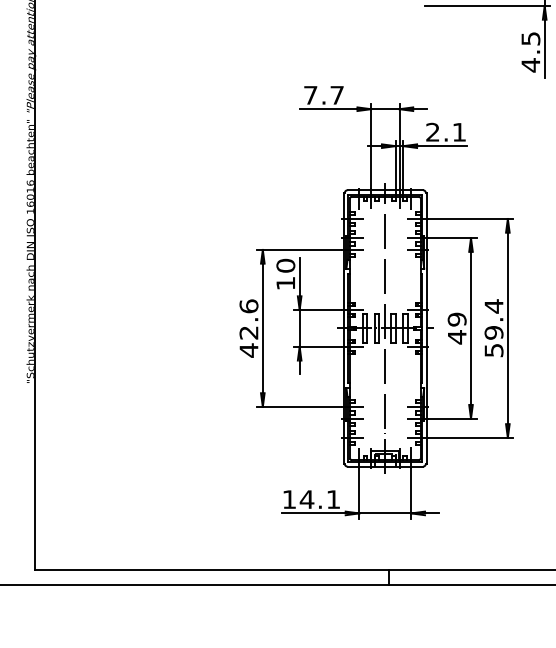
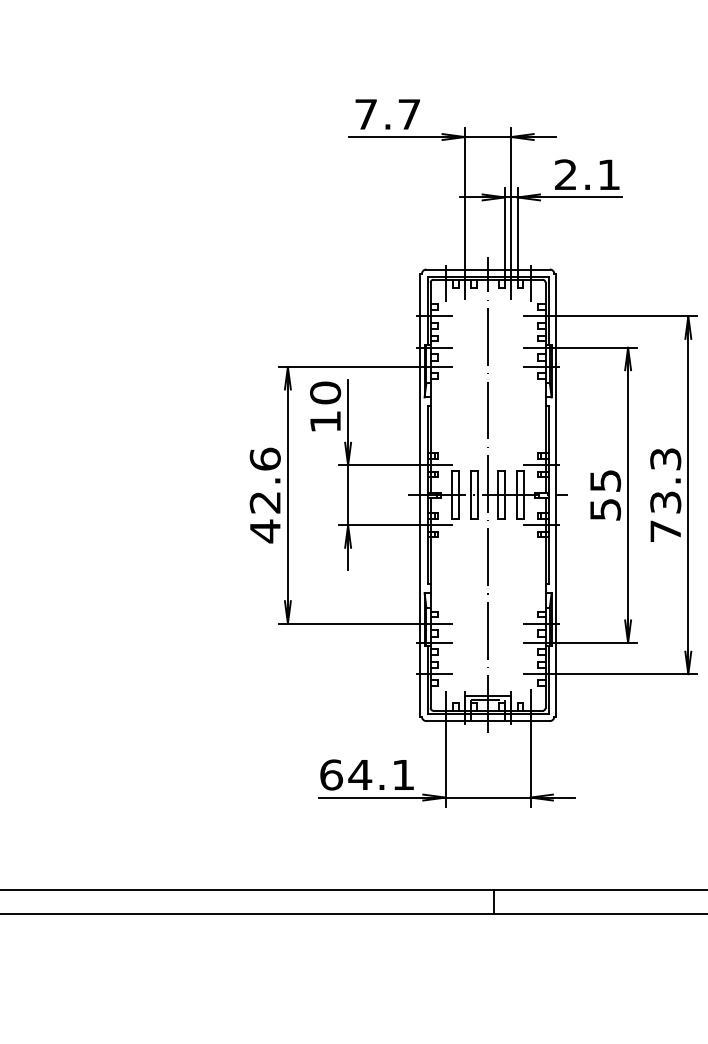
text: (456, 328) -> (604, 495), 49 -> 55
text: (493, 328) -> (664, 495), 59.4 -> 73.3
text: (289, 499) -> (331, 774), 14.1 -> 64.1

